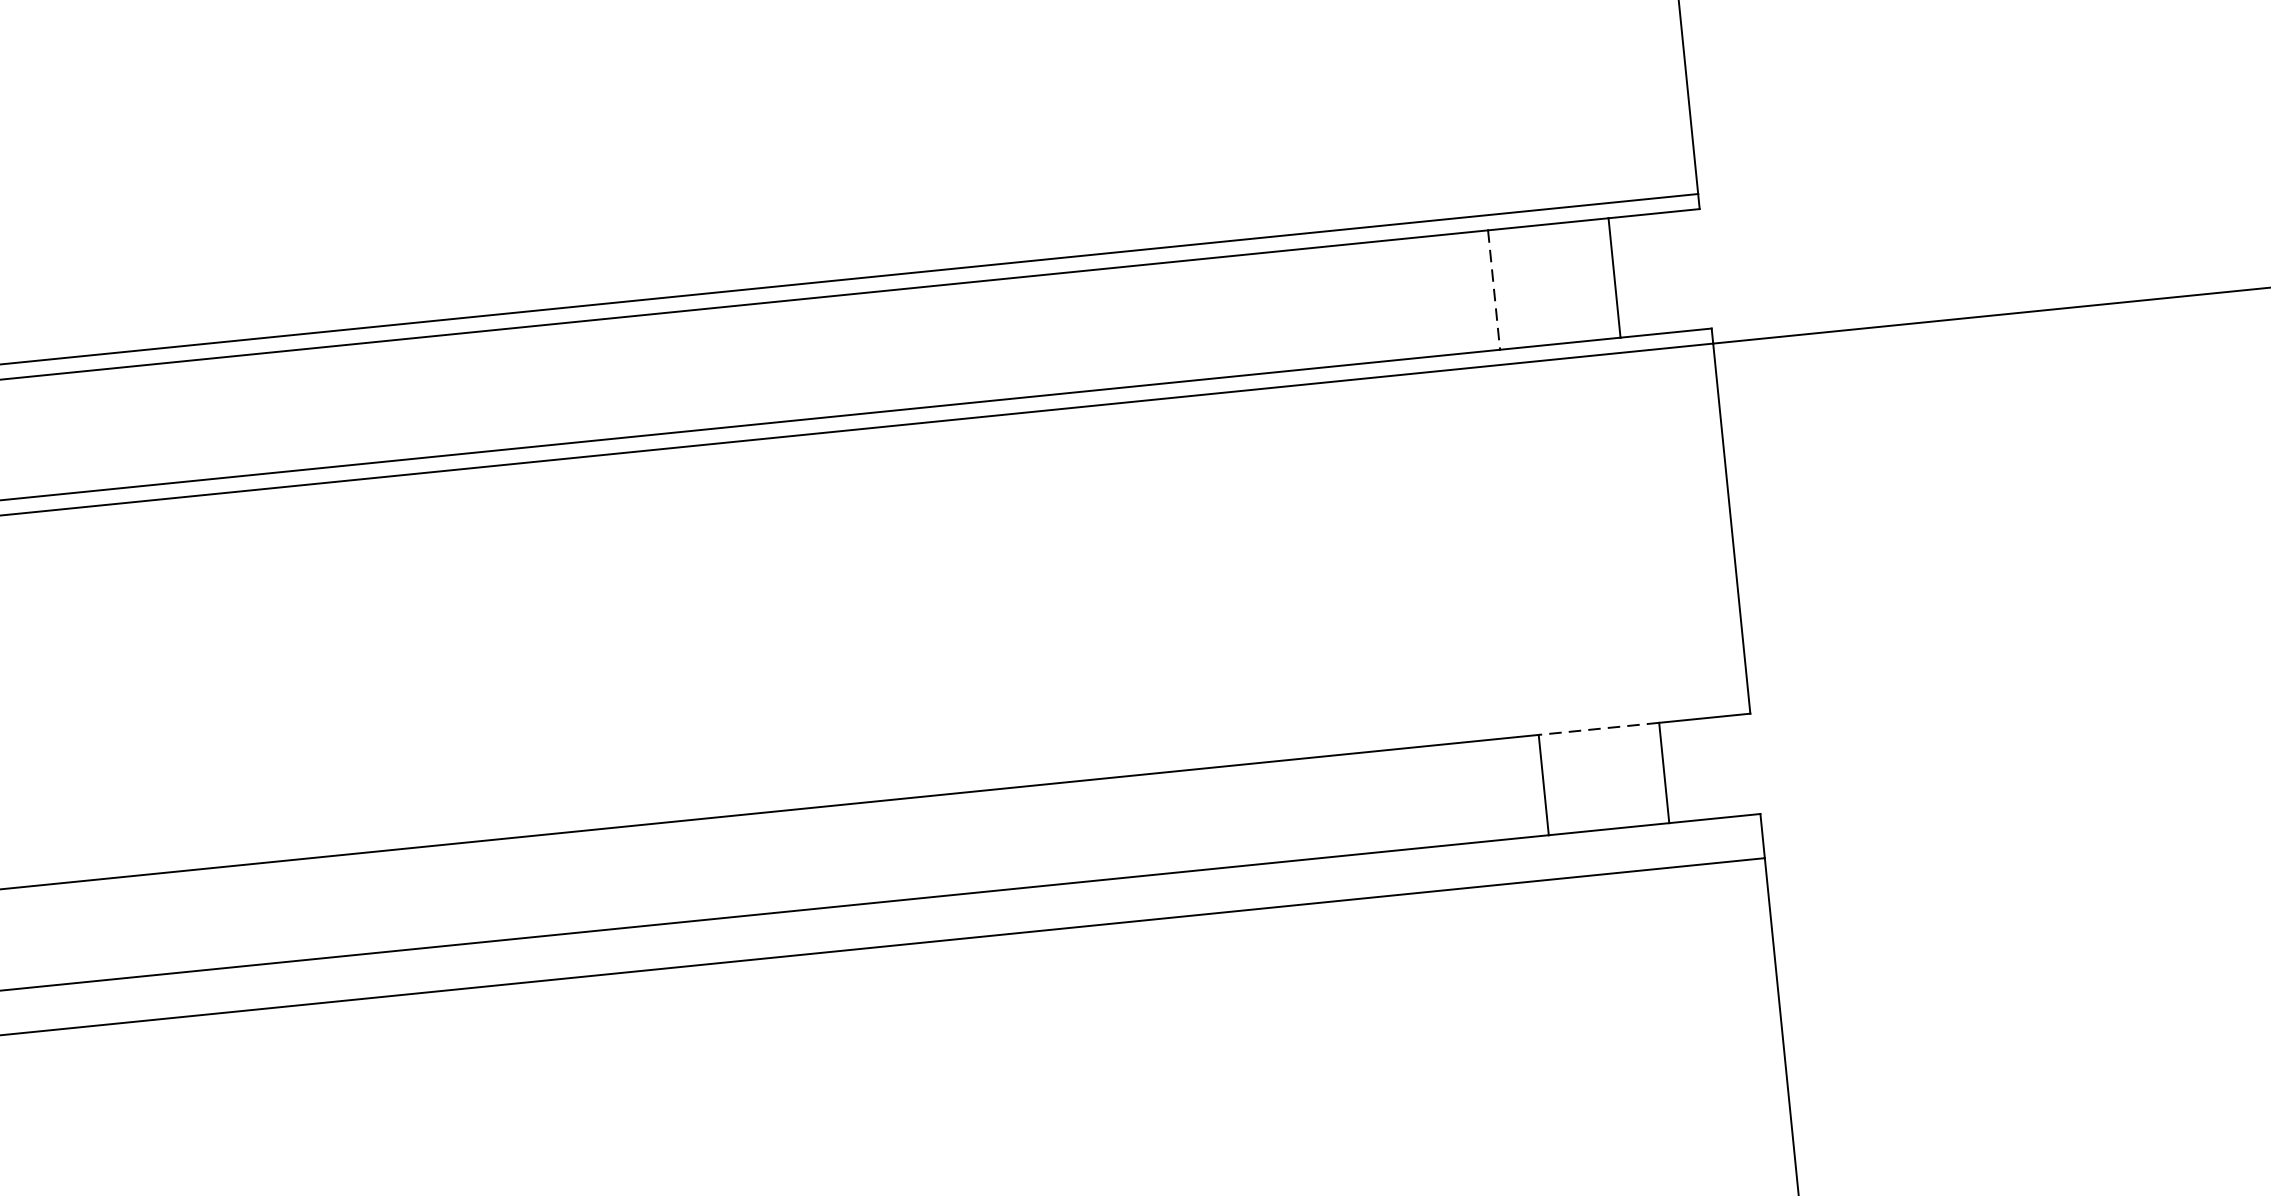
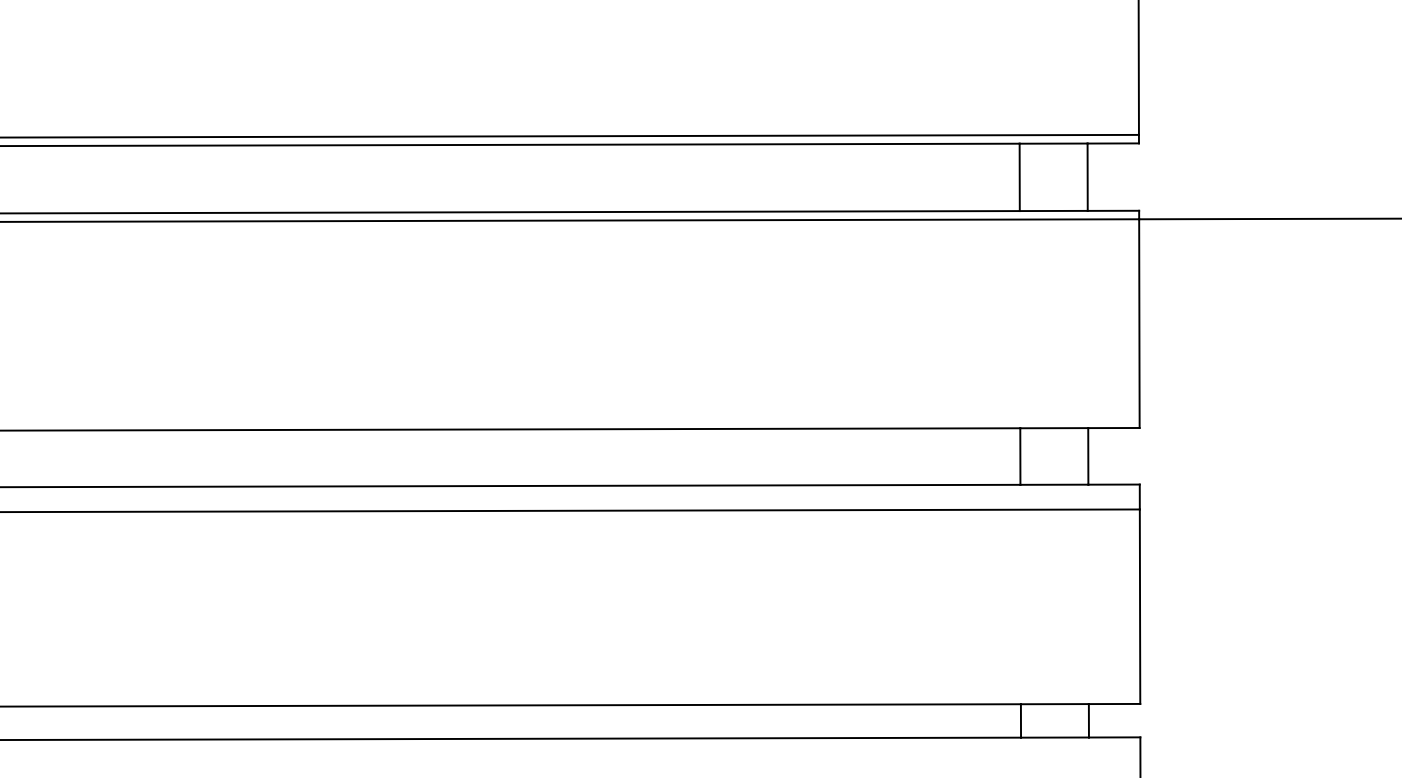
line: (1493, 290) -> (1019, 177), dashed -> solid
line: (1599, 729) -> (1054, 428), dashed -> solid

